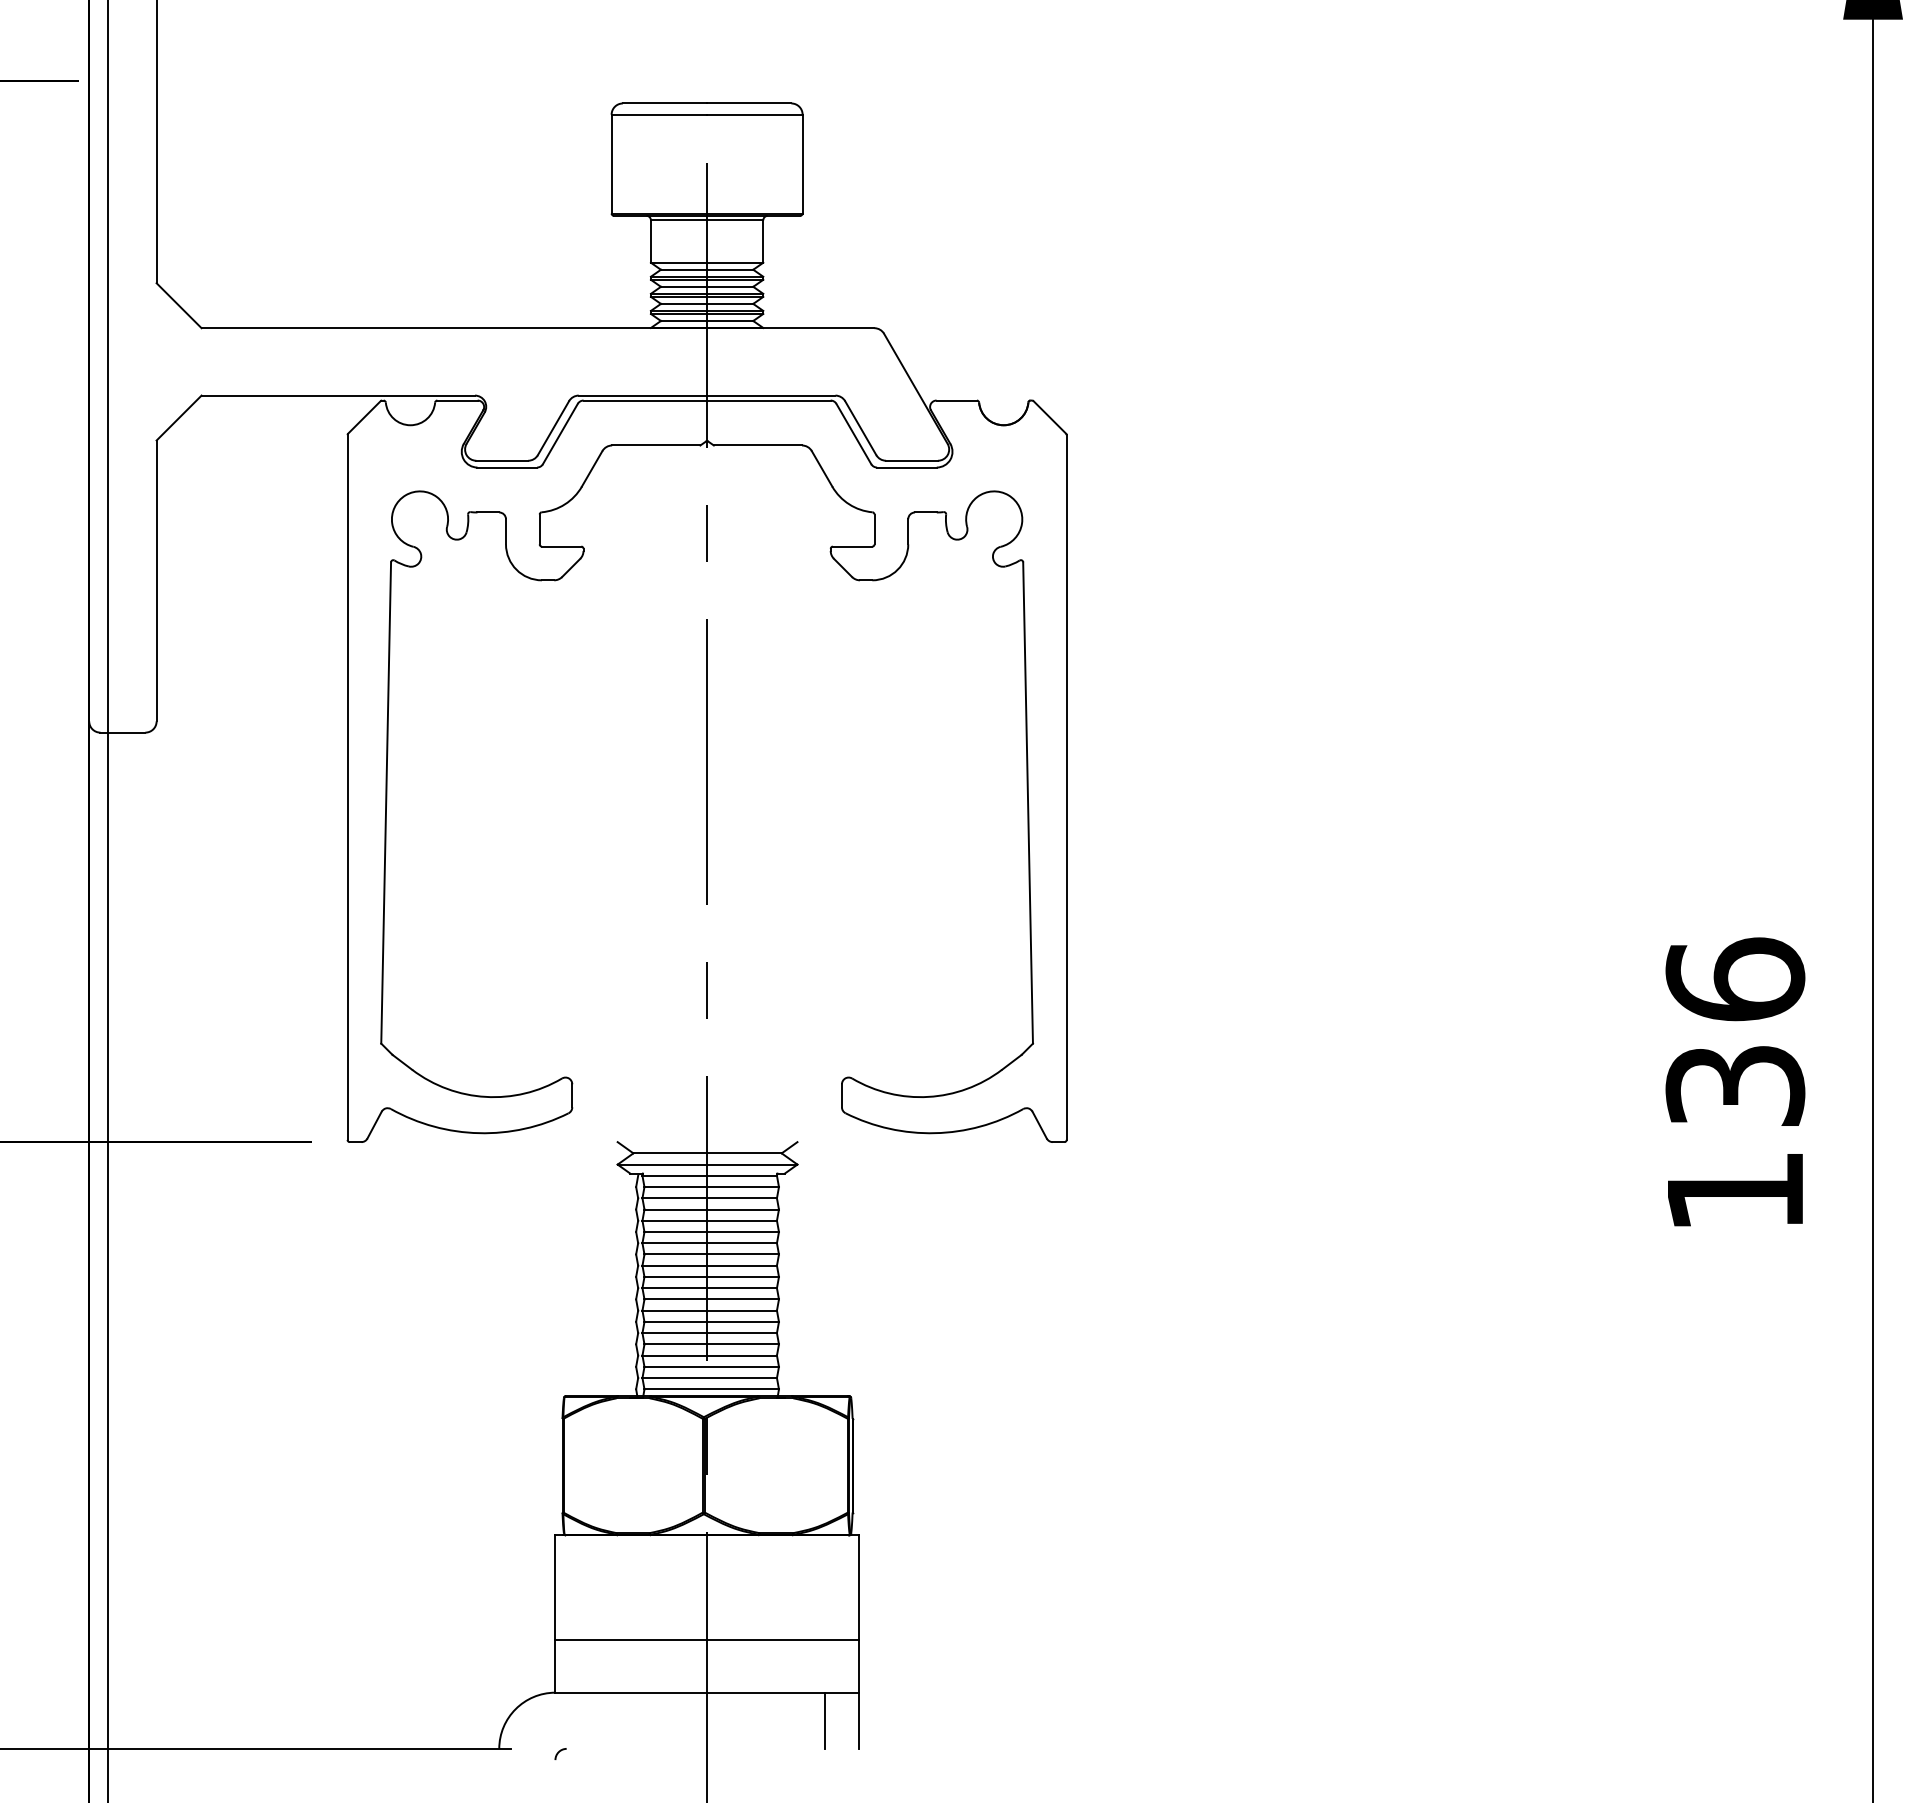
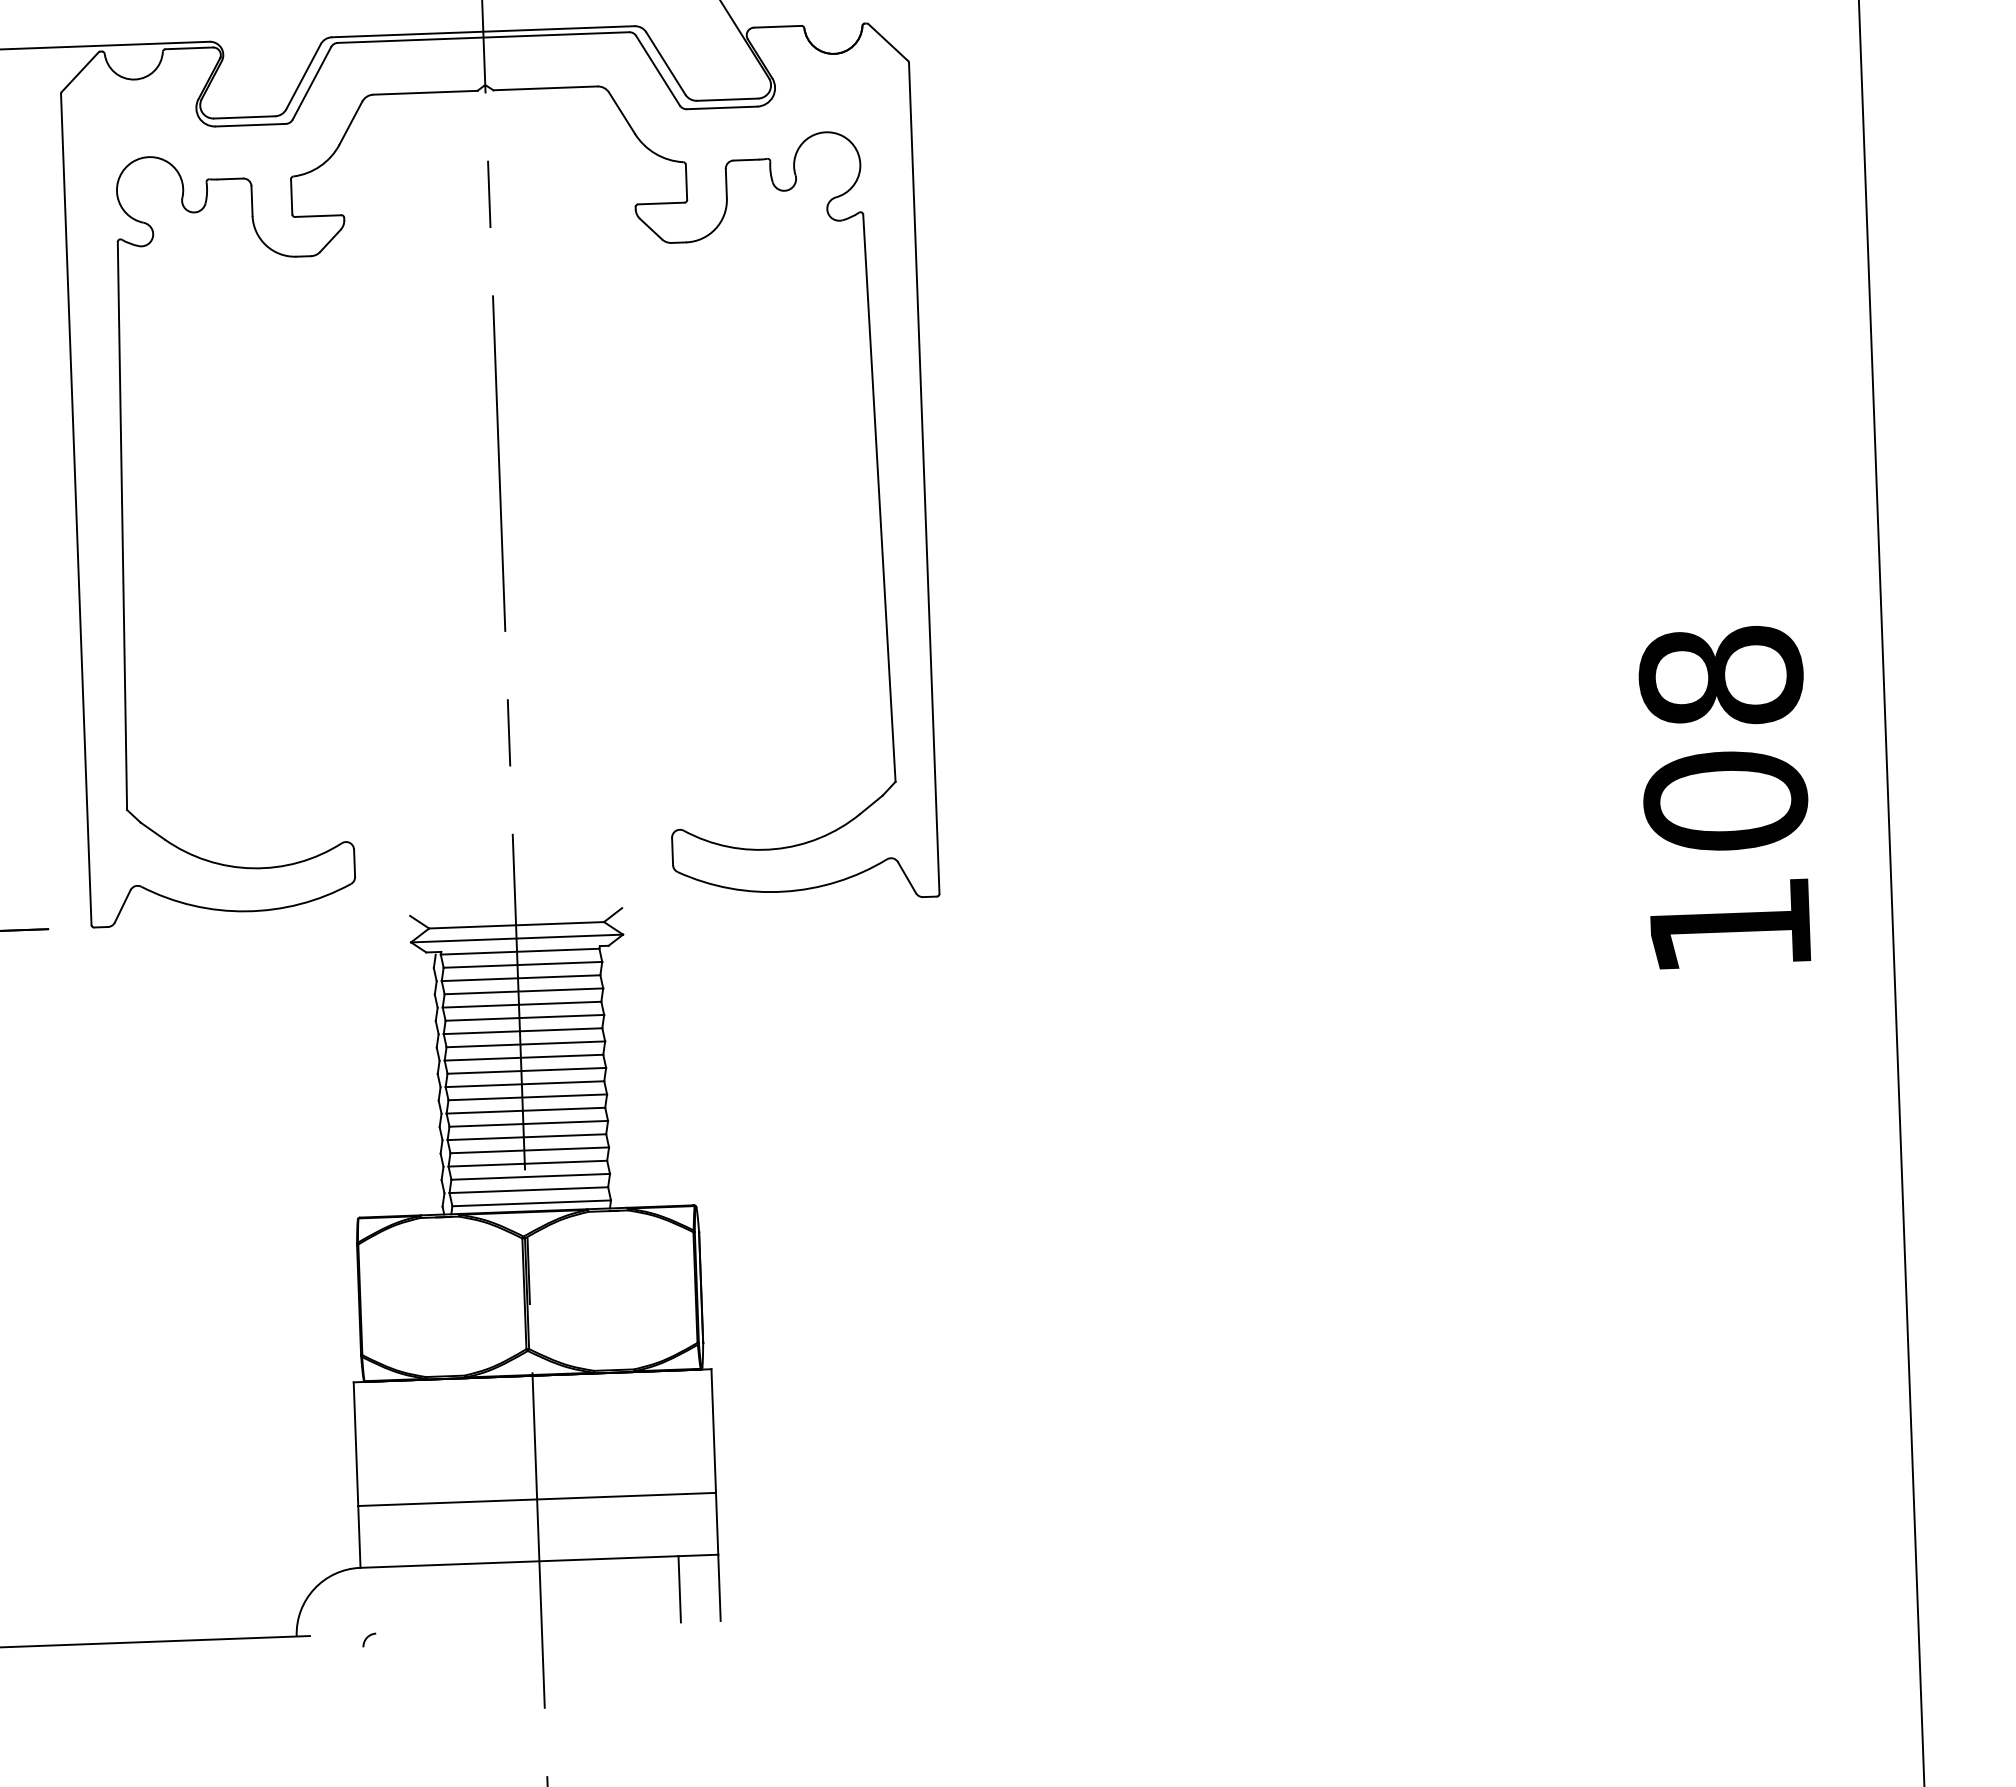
text: (1735, 1032) -> (1723, 738), 136 -> 108

